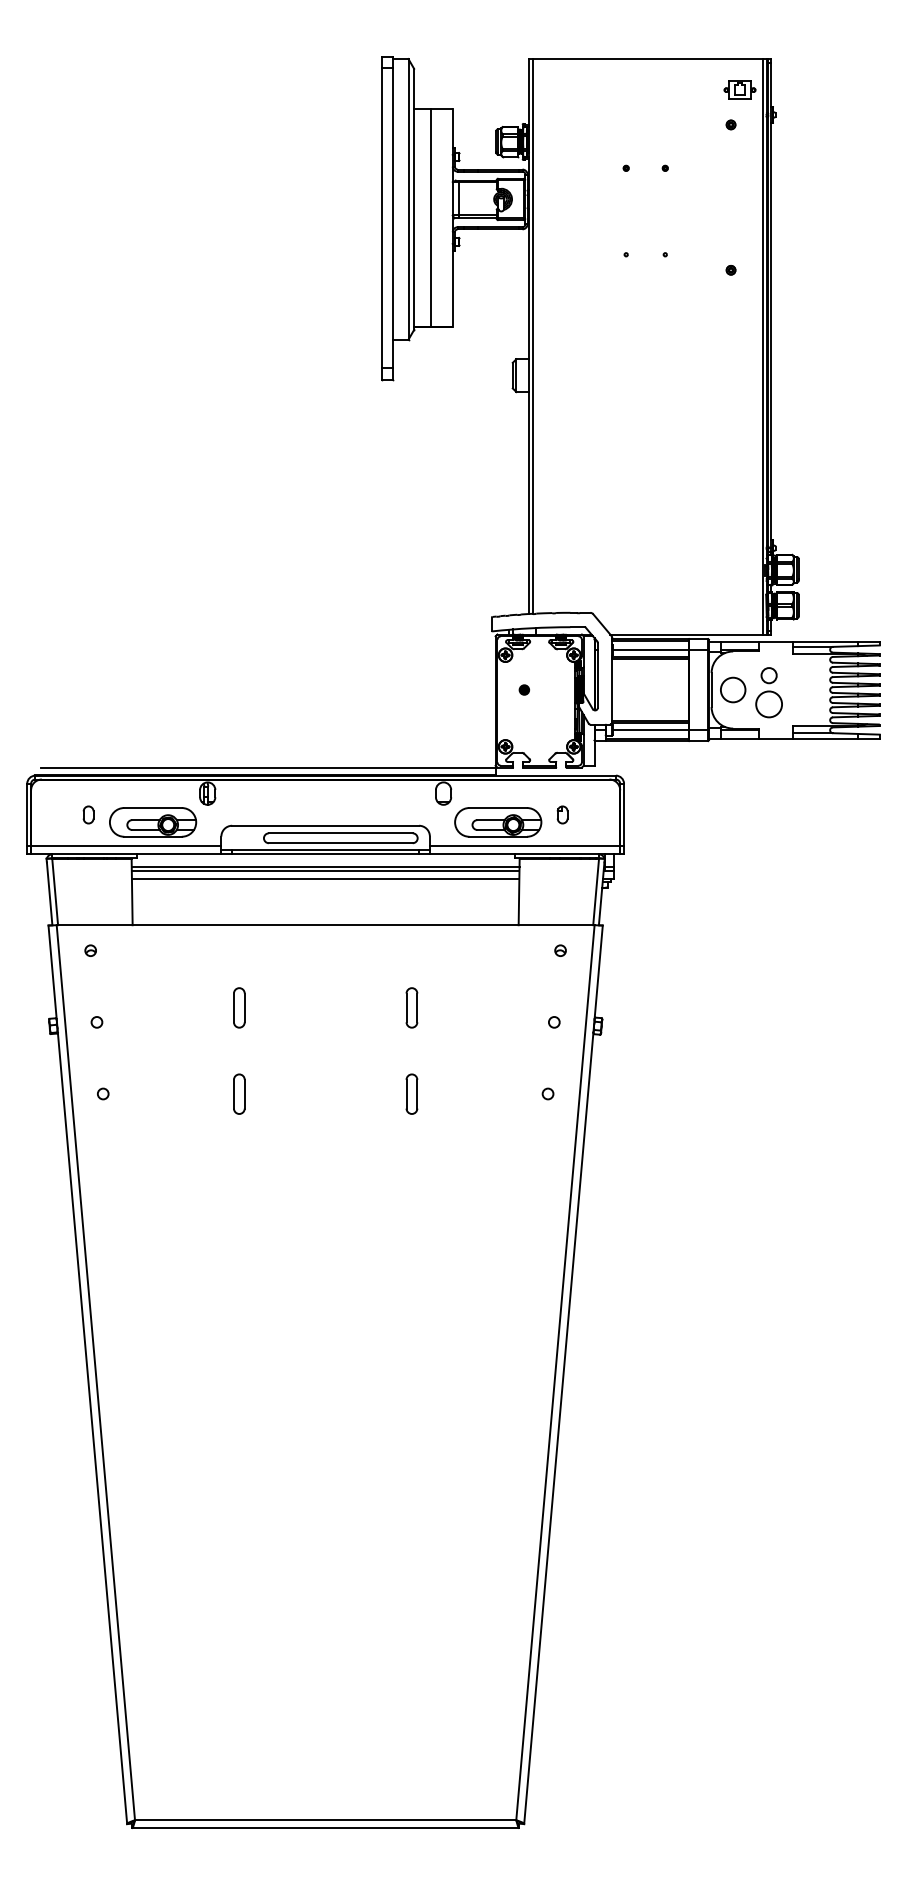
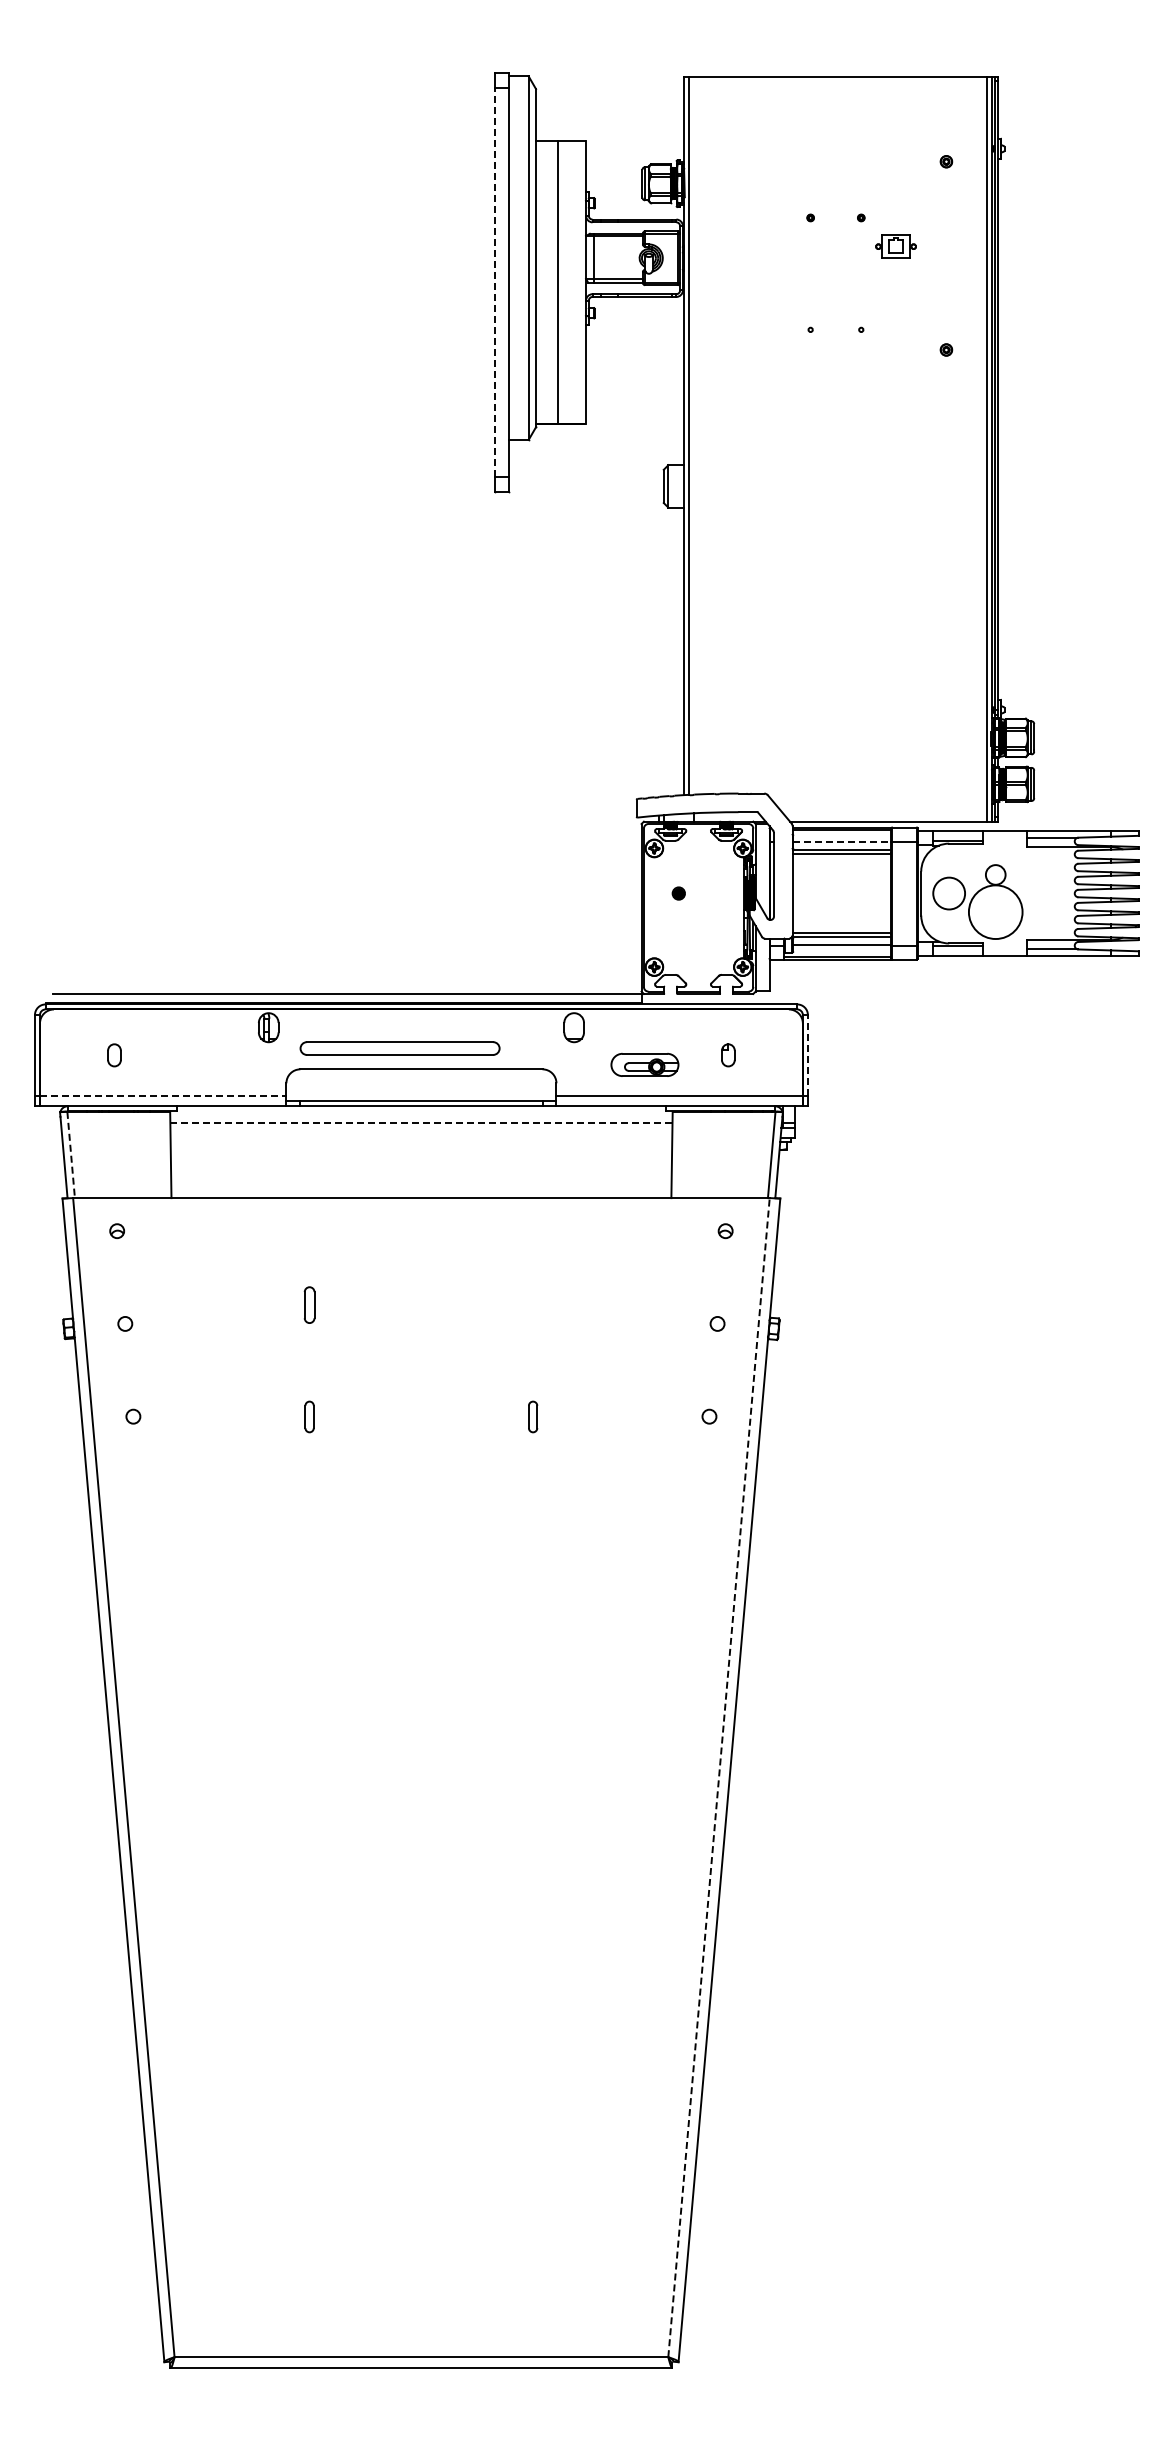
part: (739, 89) -> (895, 246), moved
line: (382, 218) -> (494, 282), solid -> dashed
line: (650, 649) -> (842, 841), solid -> dashed
circle: (768, 703) -> (995, 911), size x1.6
line: (623, 814) -> (807, 1054), solid -> dashed
part: (152, 822) -> (197, 1064), removed
part: (497, 822) -> (644, 1064), size x0.6
part: (340, 838) -> (399, 1048), moved
line: (126, 845) -> (163, 1095), solid -> dashed
line: (325, 866) -> (421, 1122), solid -> dashed
line: (325, 871) -> (421, 1128), removed
line: (325, 878) -> (421, 1137), removed
line: (55, 892) -> (71, 1155), solid -> dashed
part: (239, 1007) -> (309, 1304), size x0.7
part: (411, 1007) -> (532, 1304), removed
part: (239, 1093) -> (309, 1416), size x0.6
part: (411, 1093) -> (532, 1416), size x0.6
line: (555, 1372) -> (719, 1777), solid -> dashed

